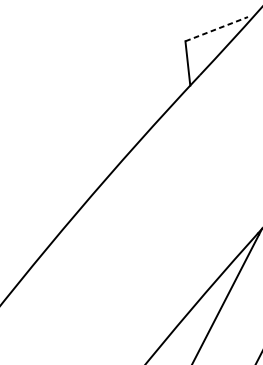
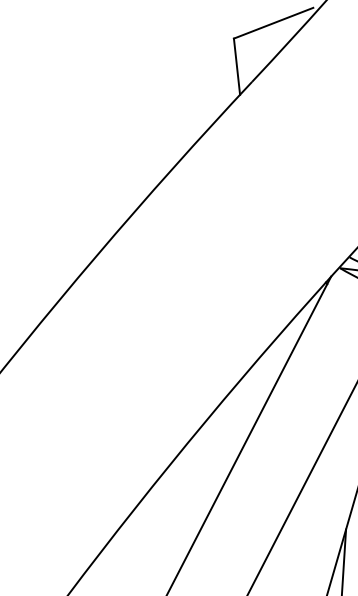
line: (216, 29) -> (273, 23), dashed -> solid

